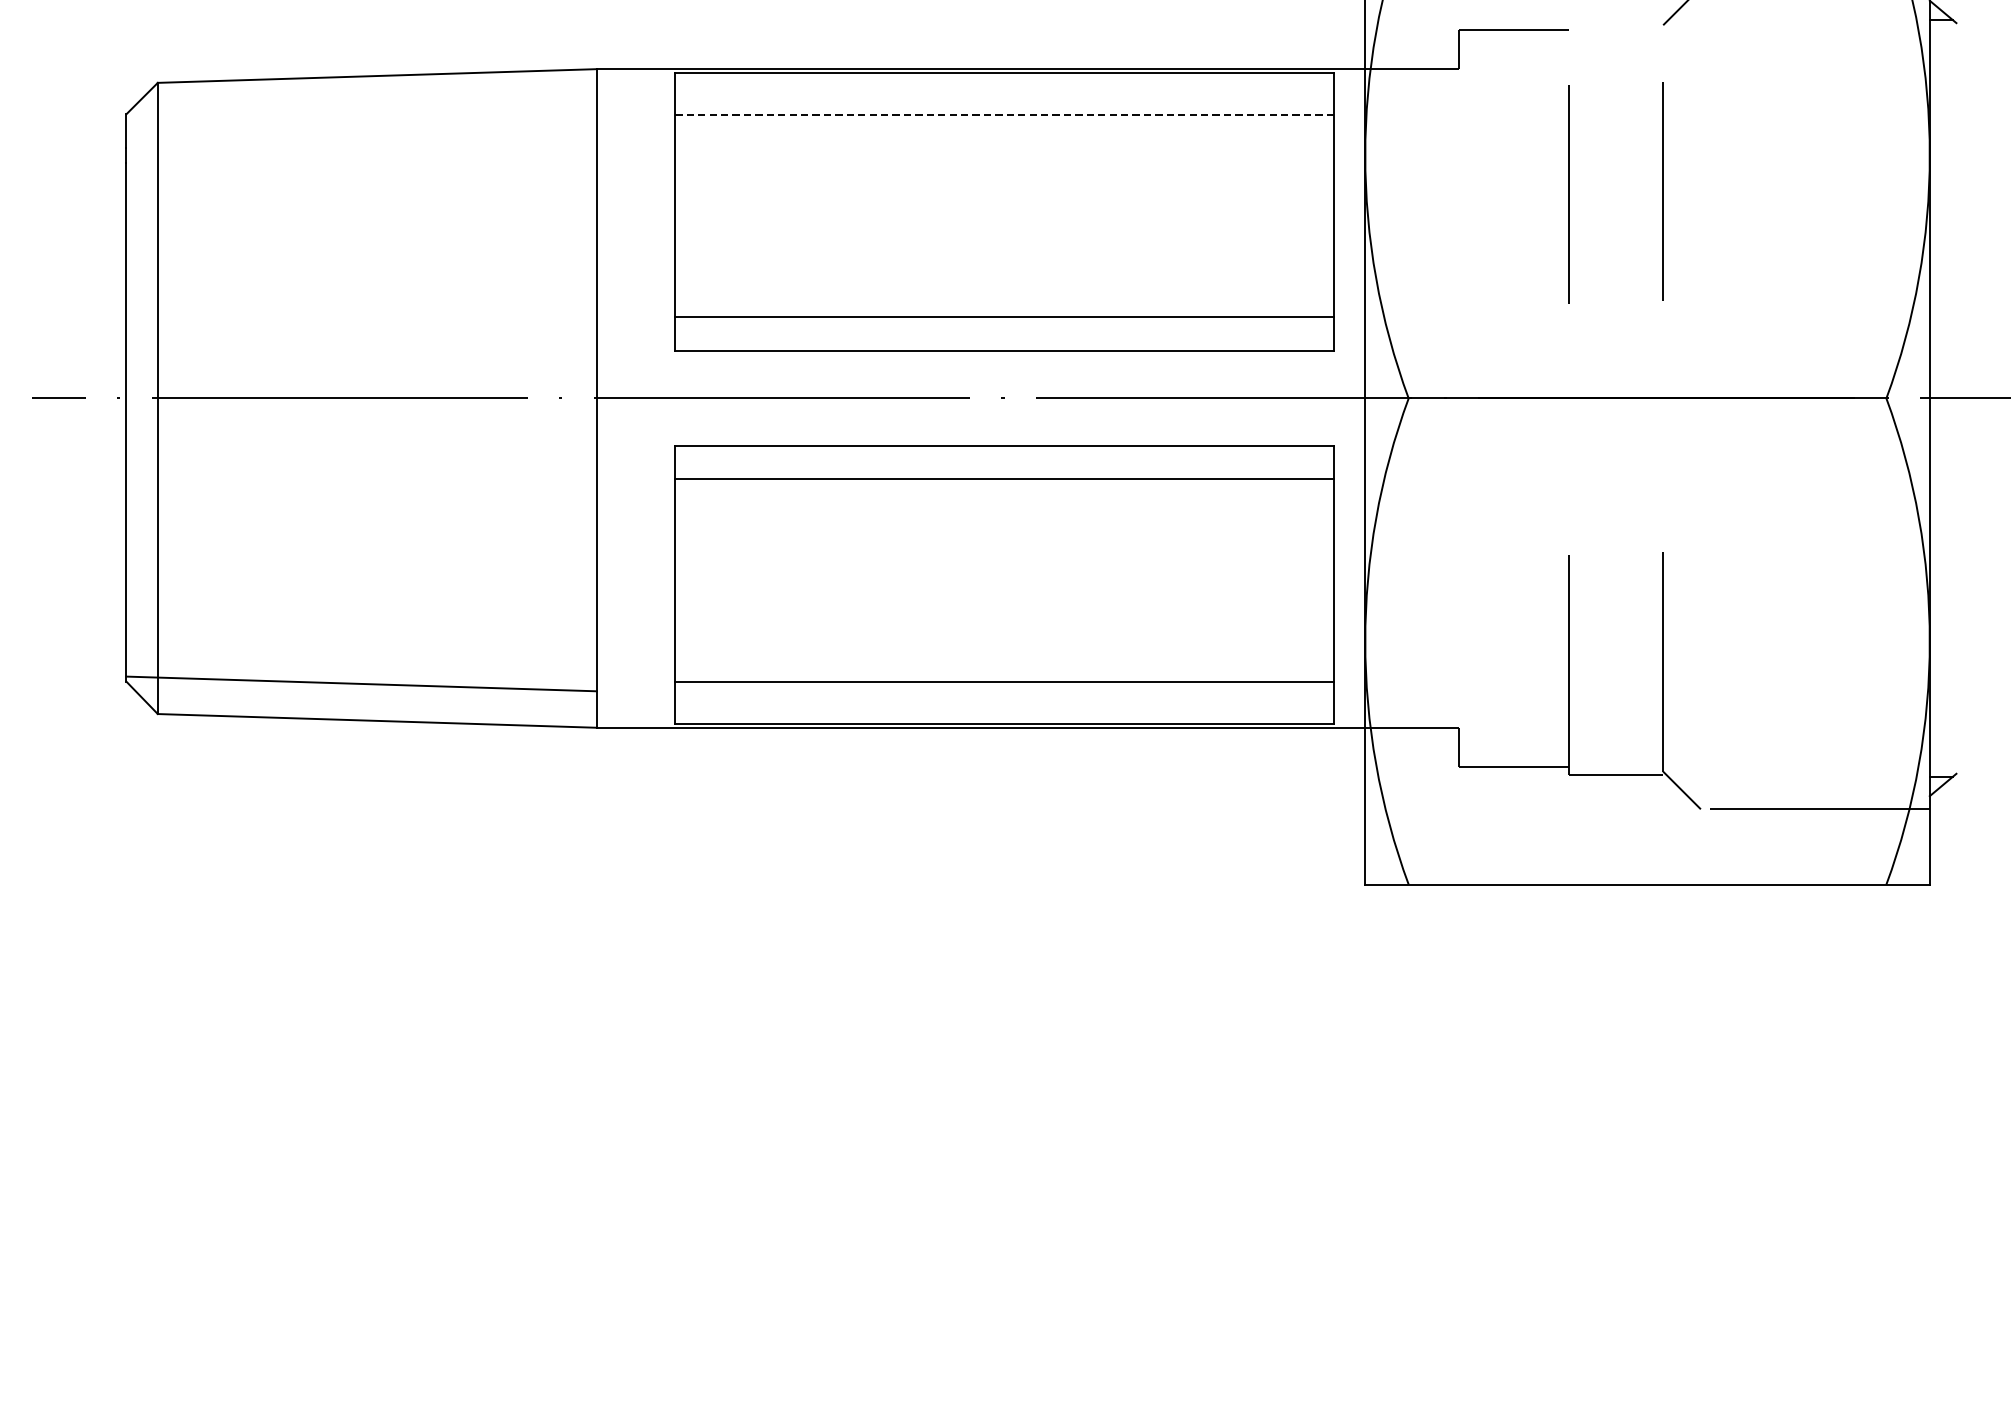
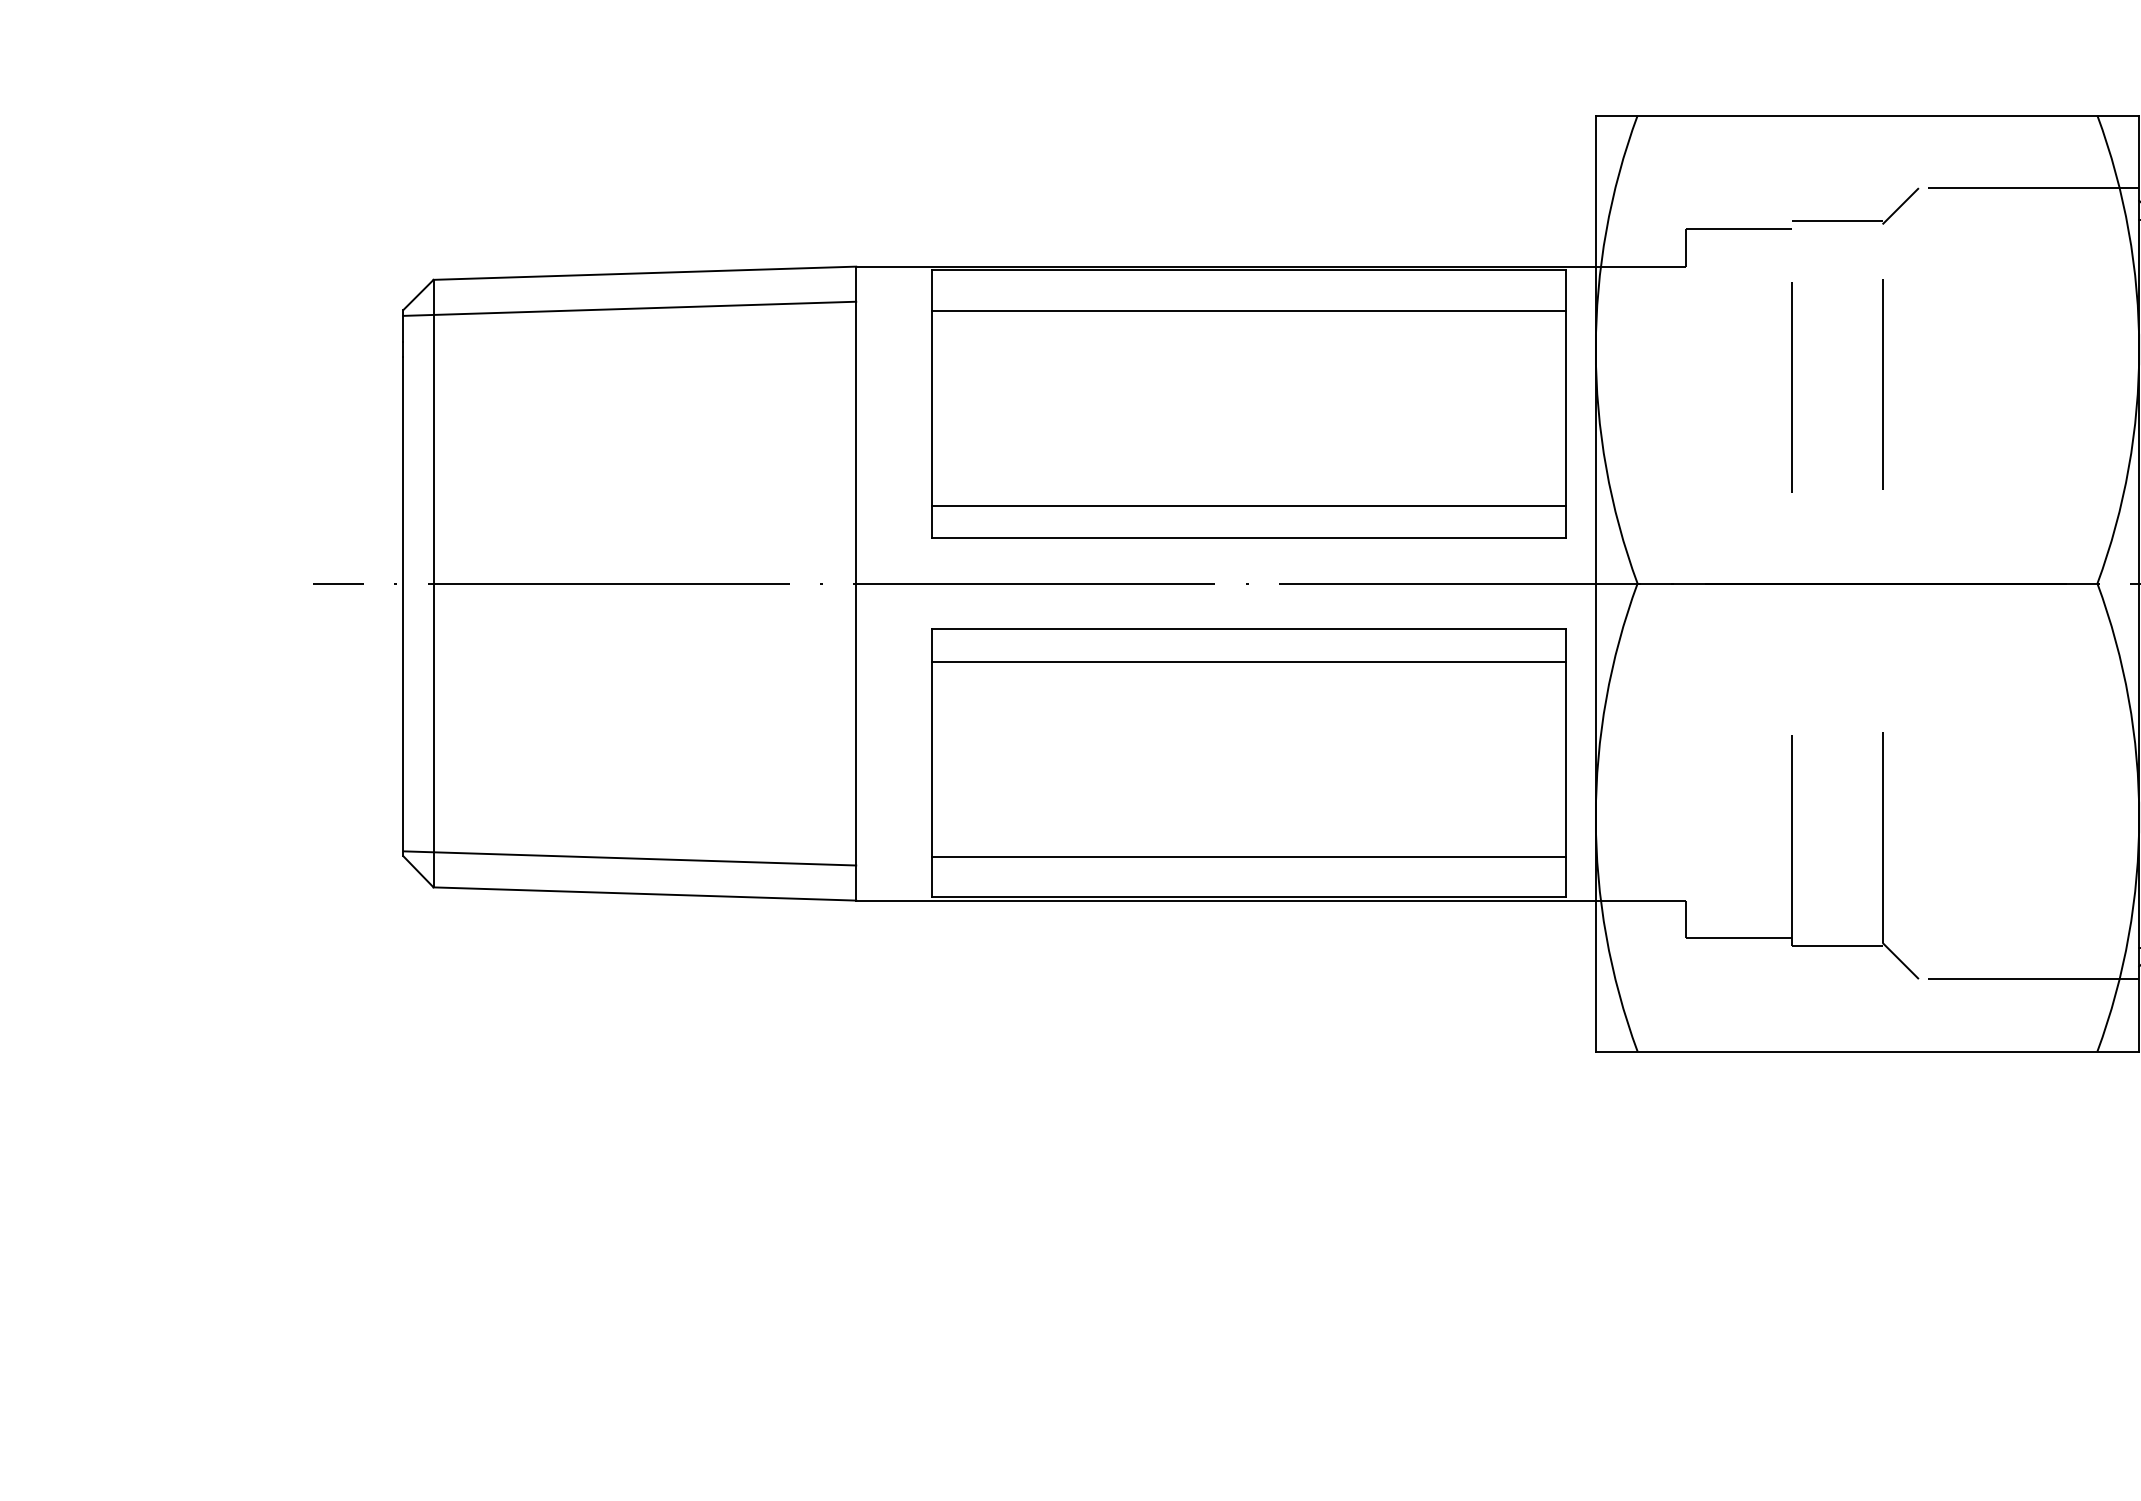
line: (1616, 22) -> (1837, 221), added
line: (361, 112) -> (629, 308), added
line: (1004, 114) -> (1248, 310), dashed -> solid

